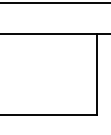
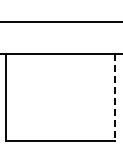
line: (97, 74) -> (115, 97), solid -> dashed

